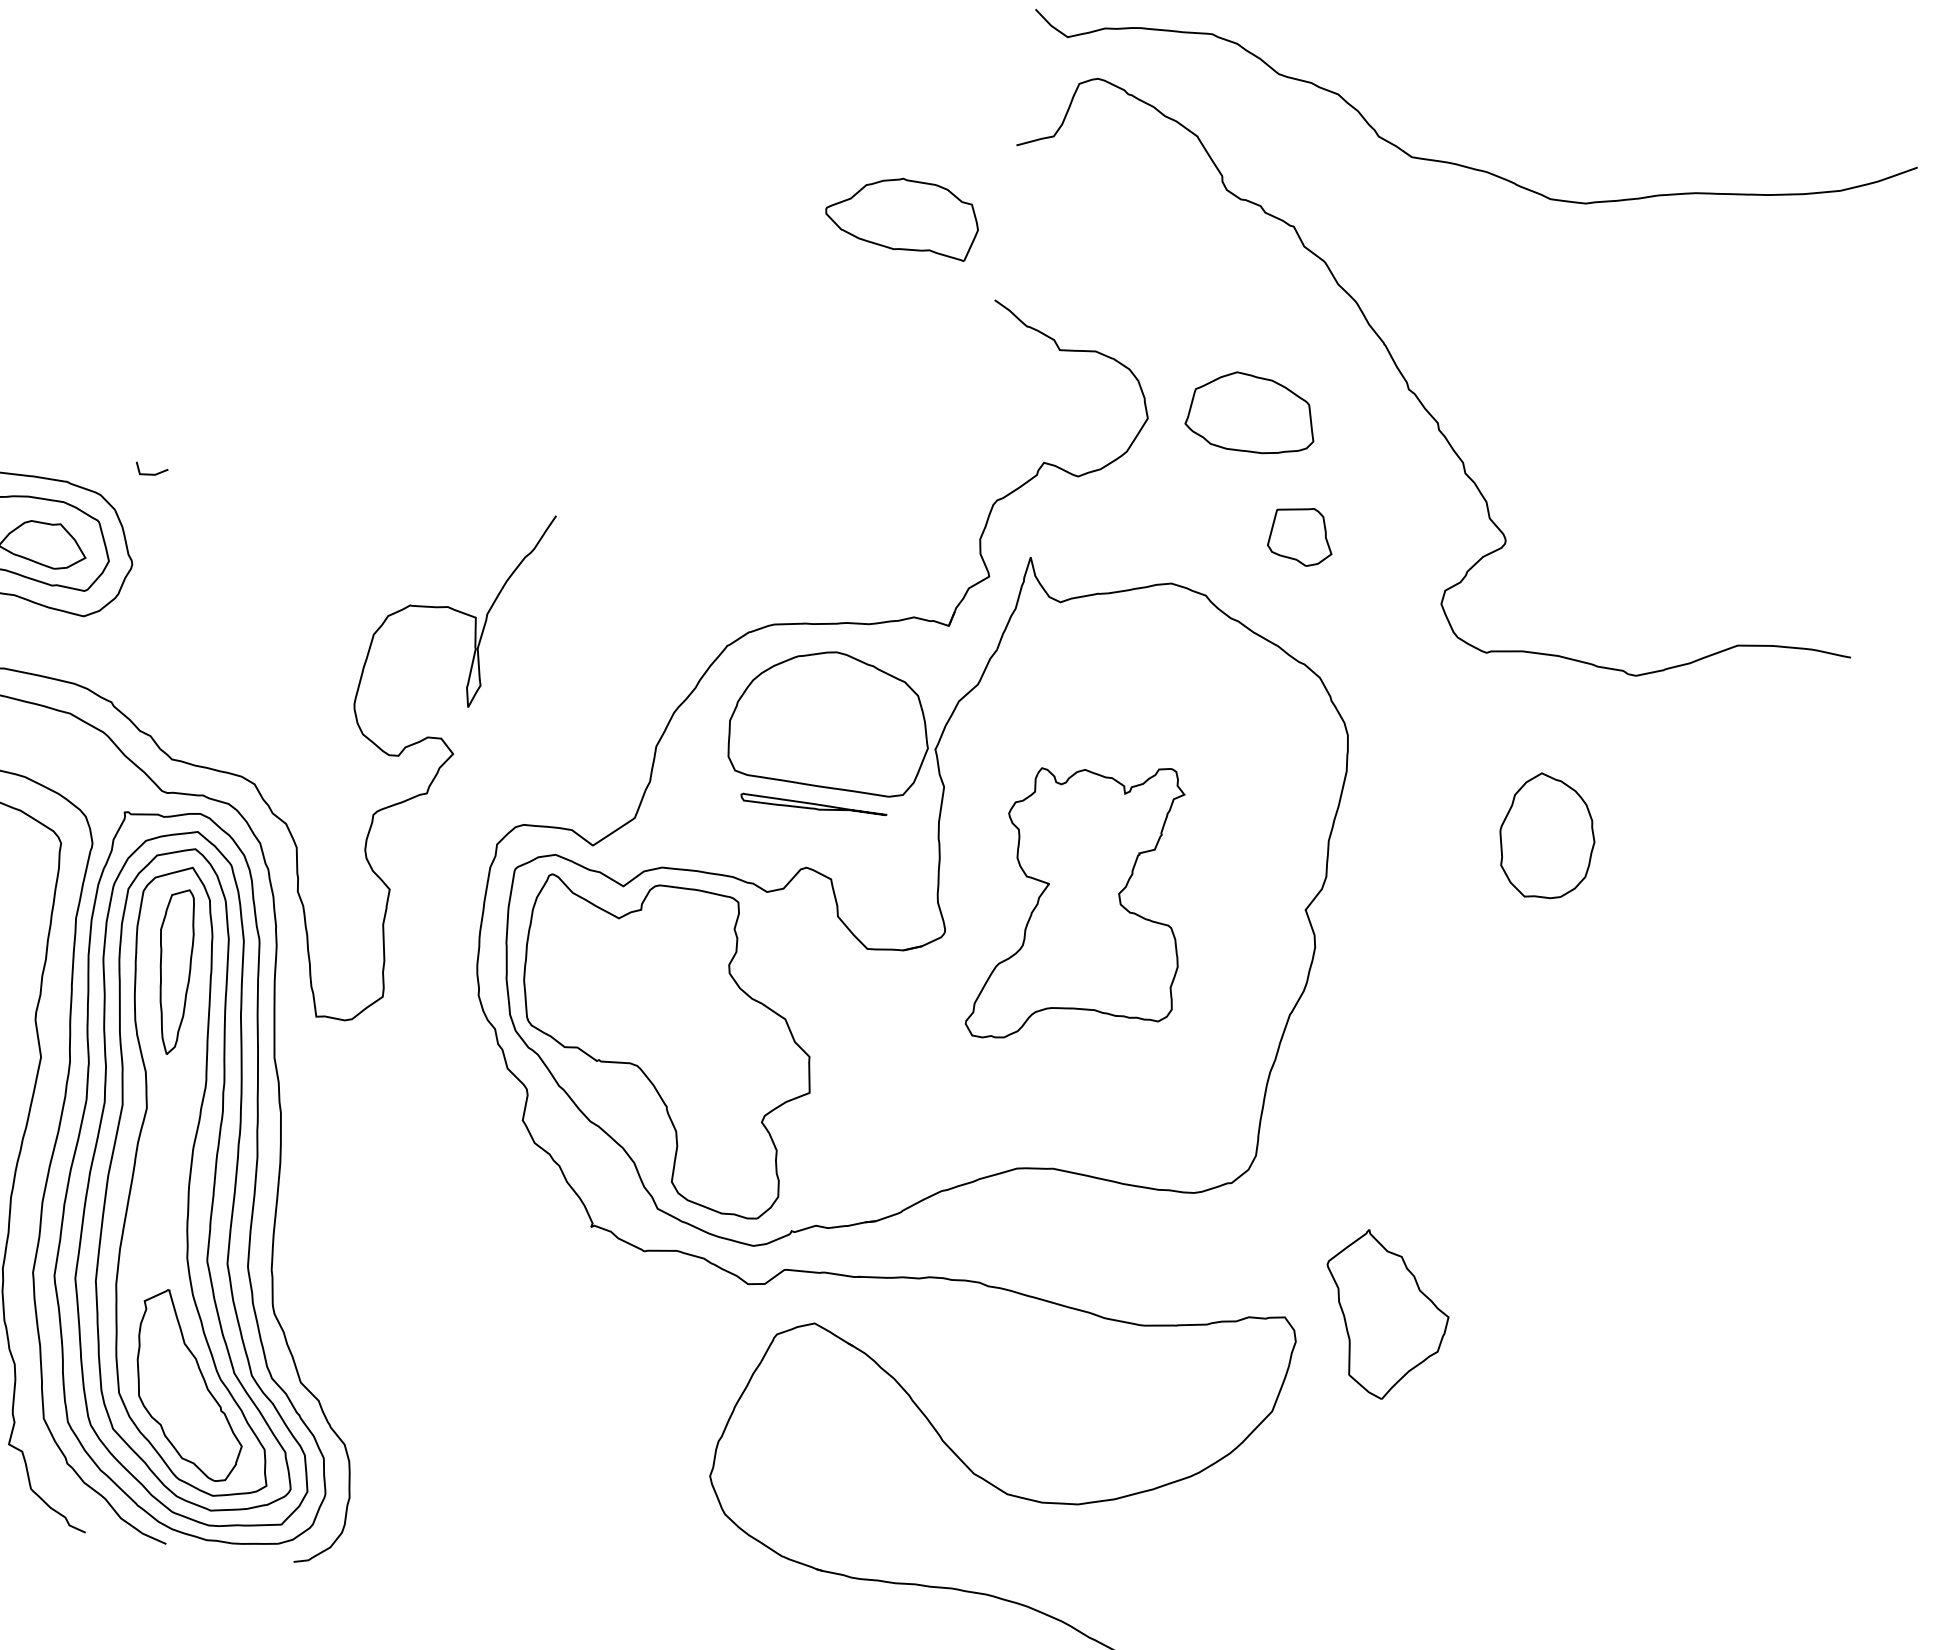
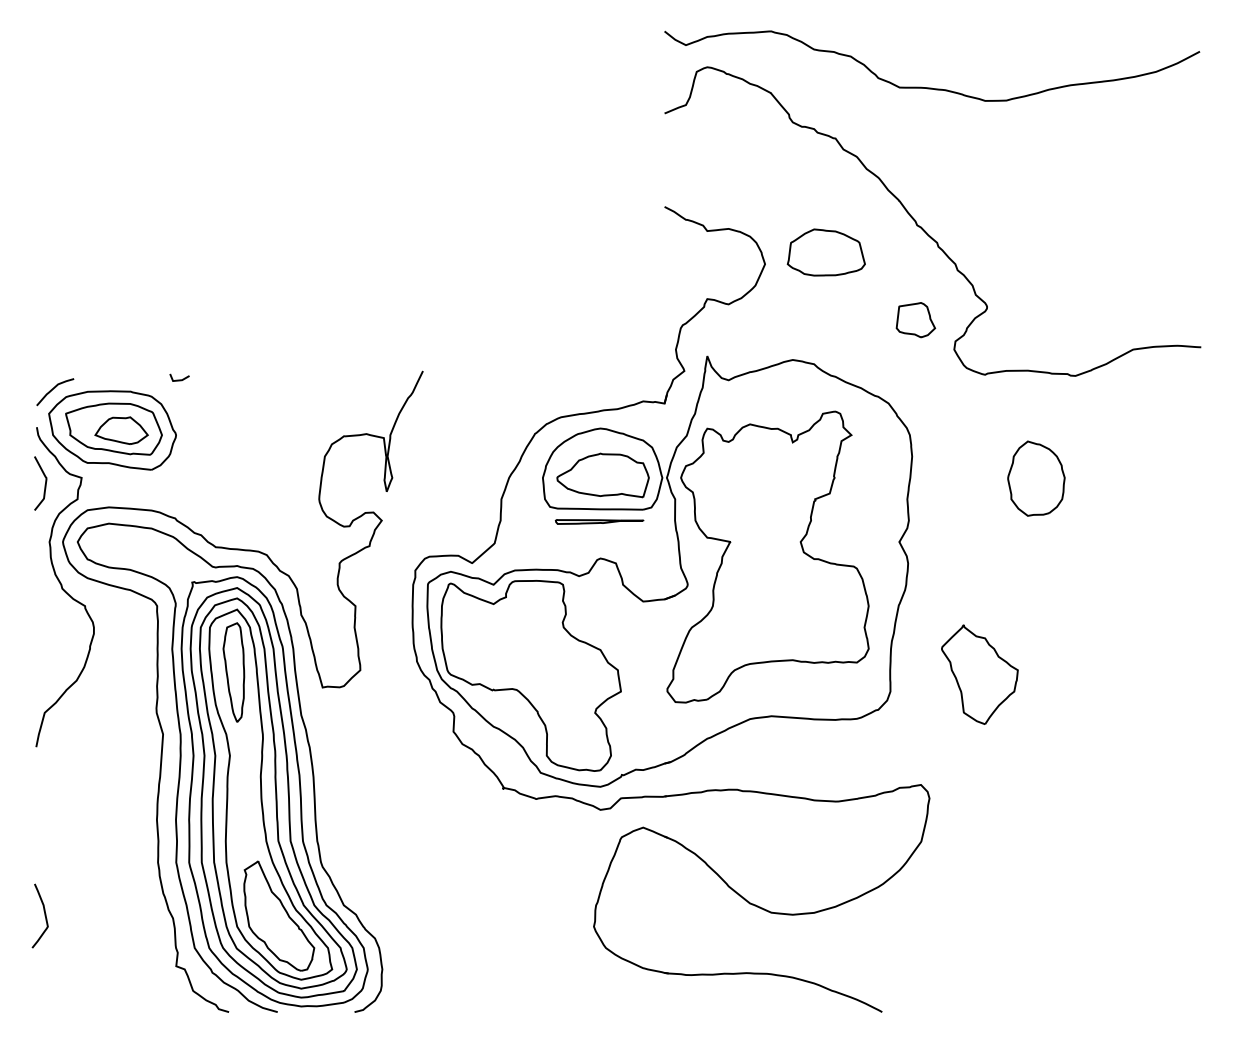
part: (901, 215) -> (602, 475), moved
part: (1300, 536) -> (915, 320), moved
part: (1083, 903) -> (767, 556), size x1.67
part: (1383, 1315) -> (979, 674), moved

